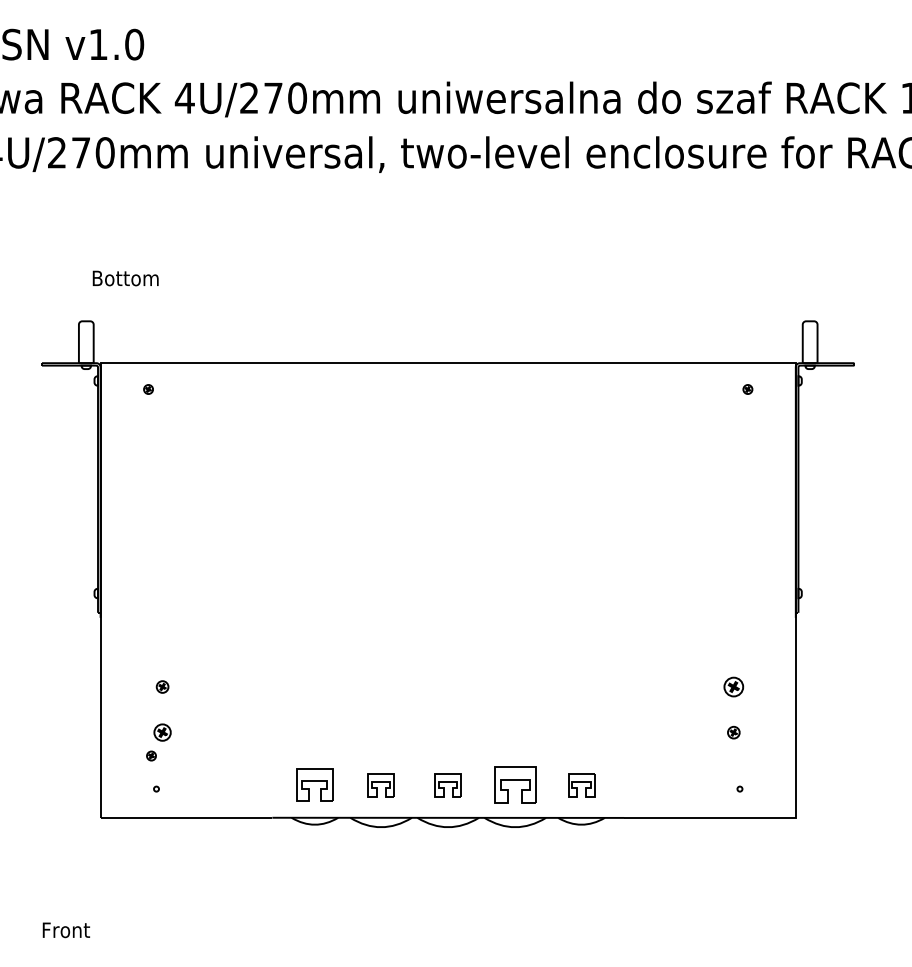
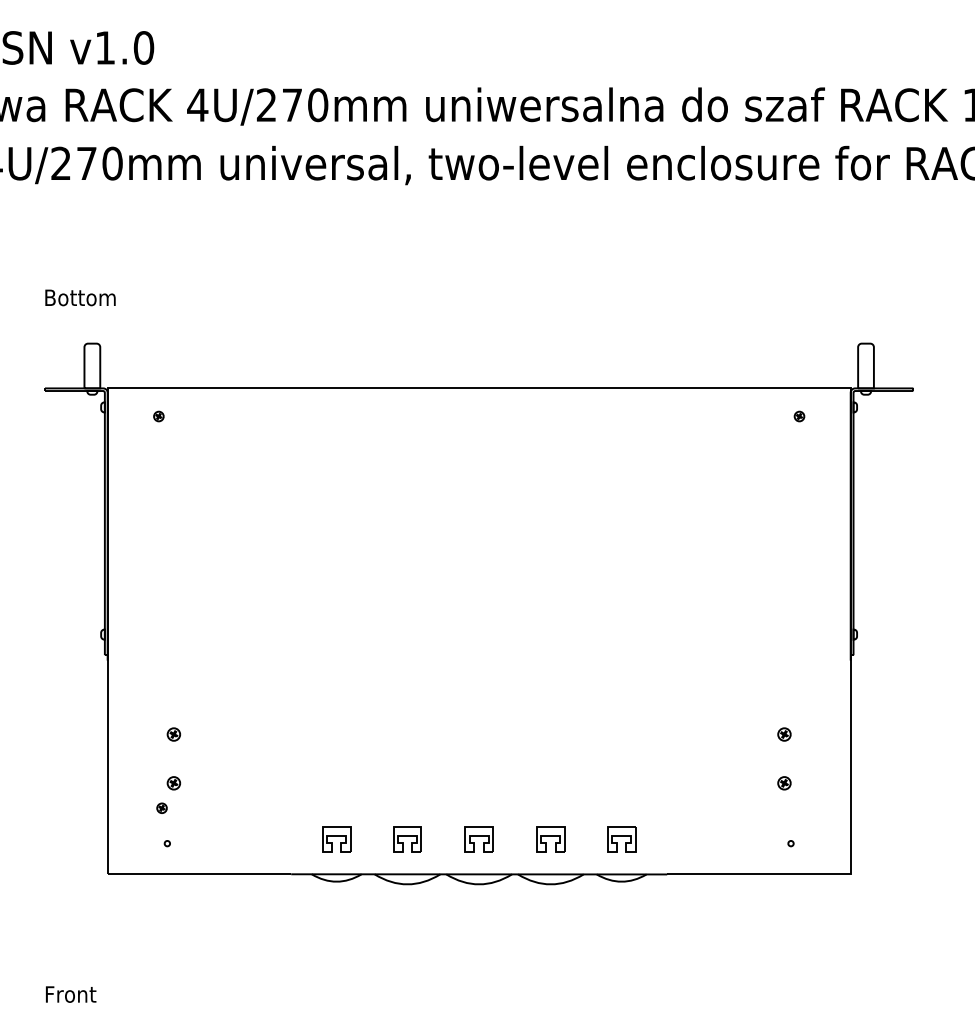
text: (125, 278) -> (80, 297), moved
part: (733, 686) -> (784, 734), size x0.62
part: (162, 732) -> (173, 783), size x0.71
part: (314, 785) -> (336, 839), size x0.71
part: (514, 785) -> (550, 839), size x0.62

